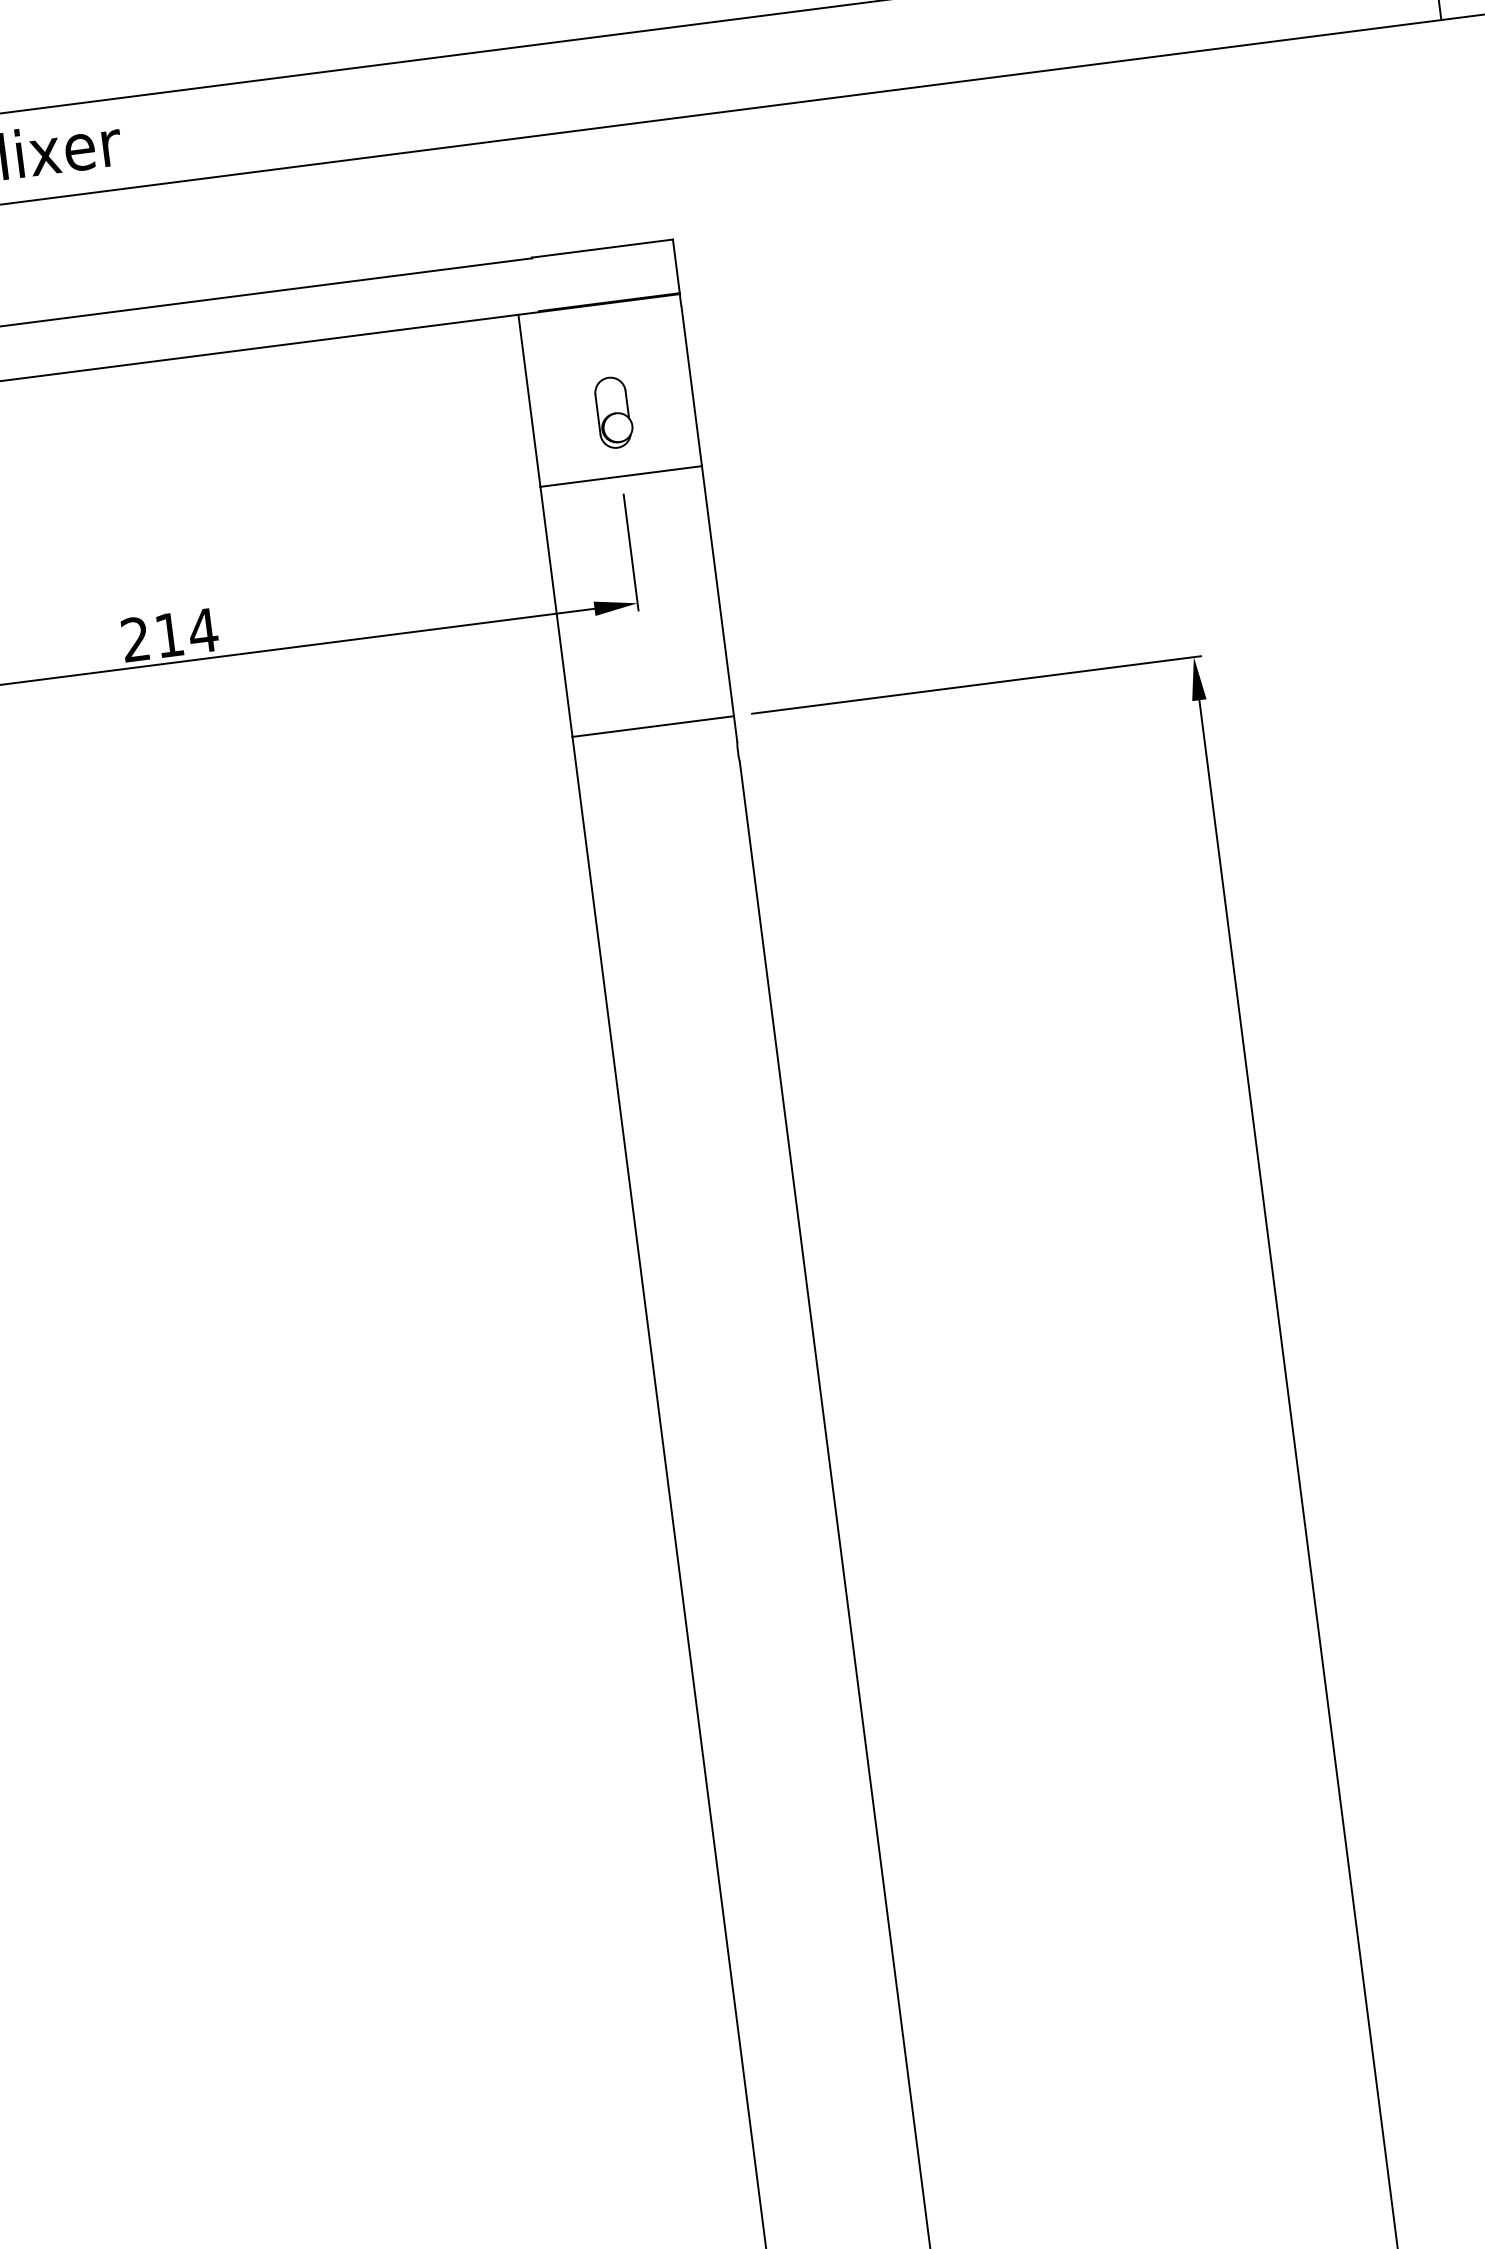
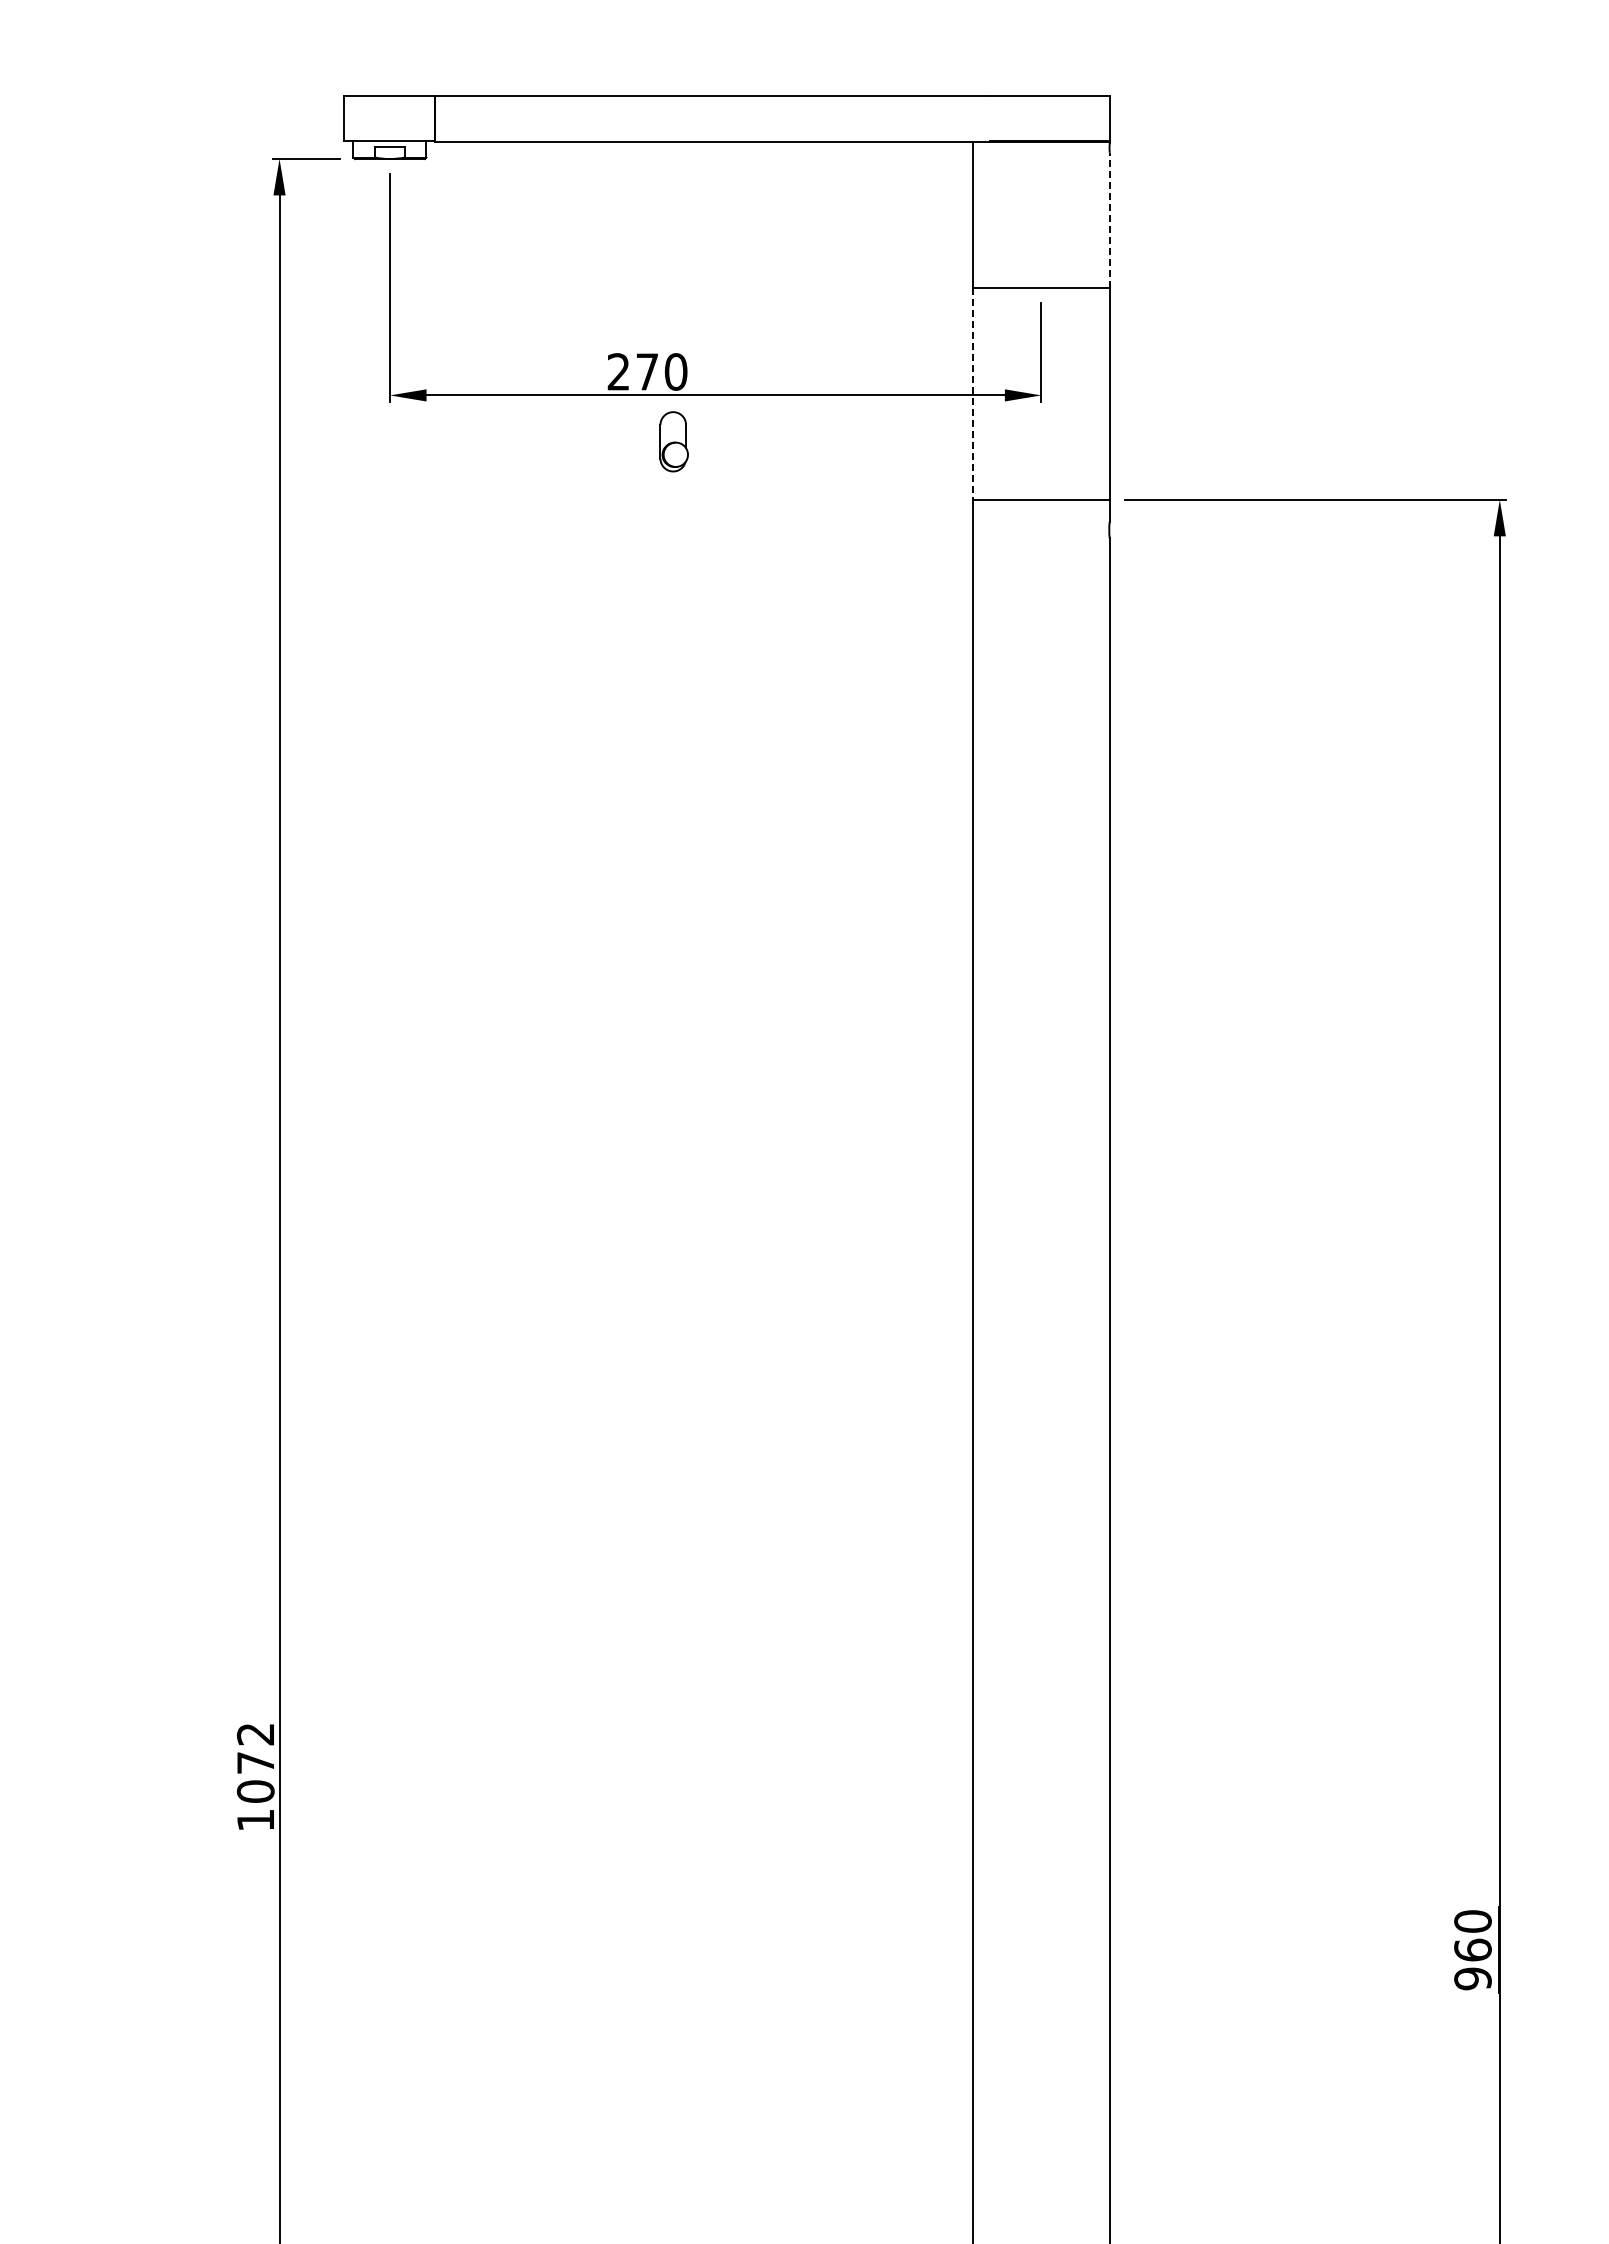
line: (691, 386) -> (1109, 220), solid -> dashed
part: (613, 412) -> (673, 441), moved
line: (556, 611) -> (972, 393), solid -> dashed
text: (186, 632) -> (661, 371), 214 -> 270

